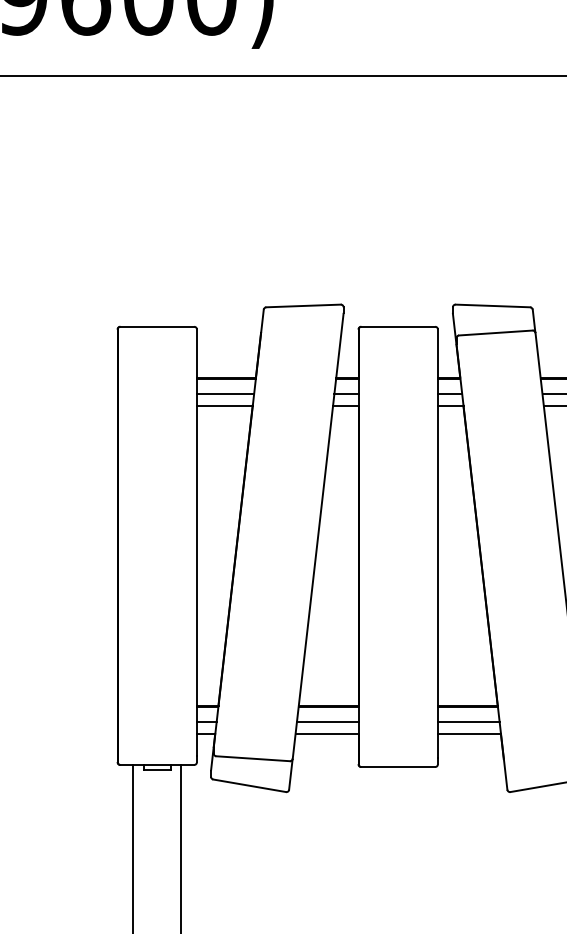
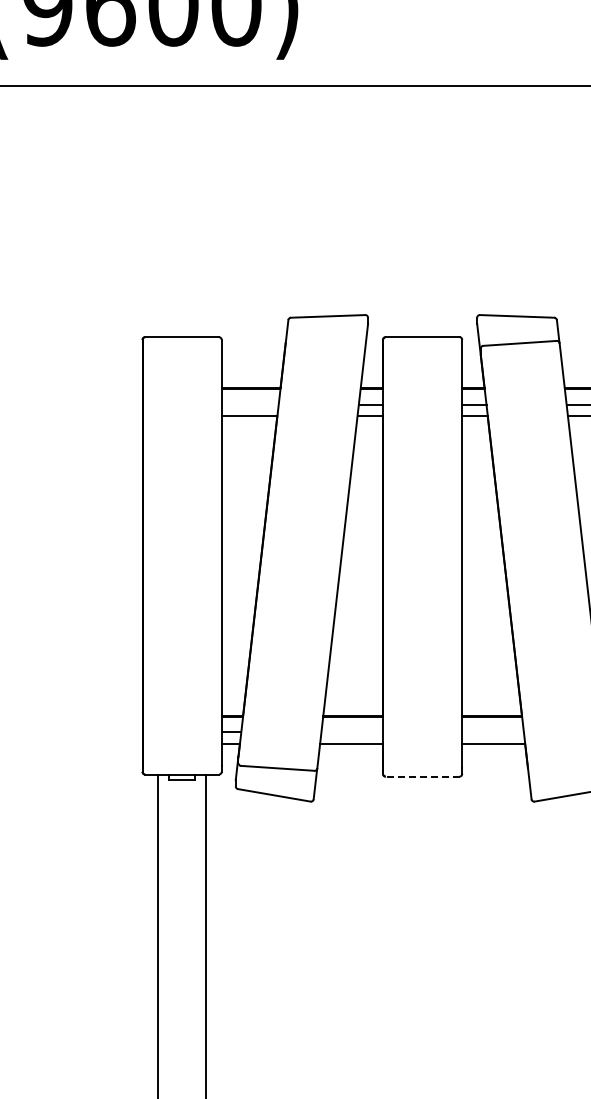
line: (224, 394) -> (249, 404), removed
line: (327, 722) -> (352, 732), removed
line: (468, 722) -> (492, 732), removed
line: (398, 766) -> (422, 776), solid -> dashed

